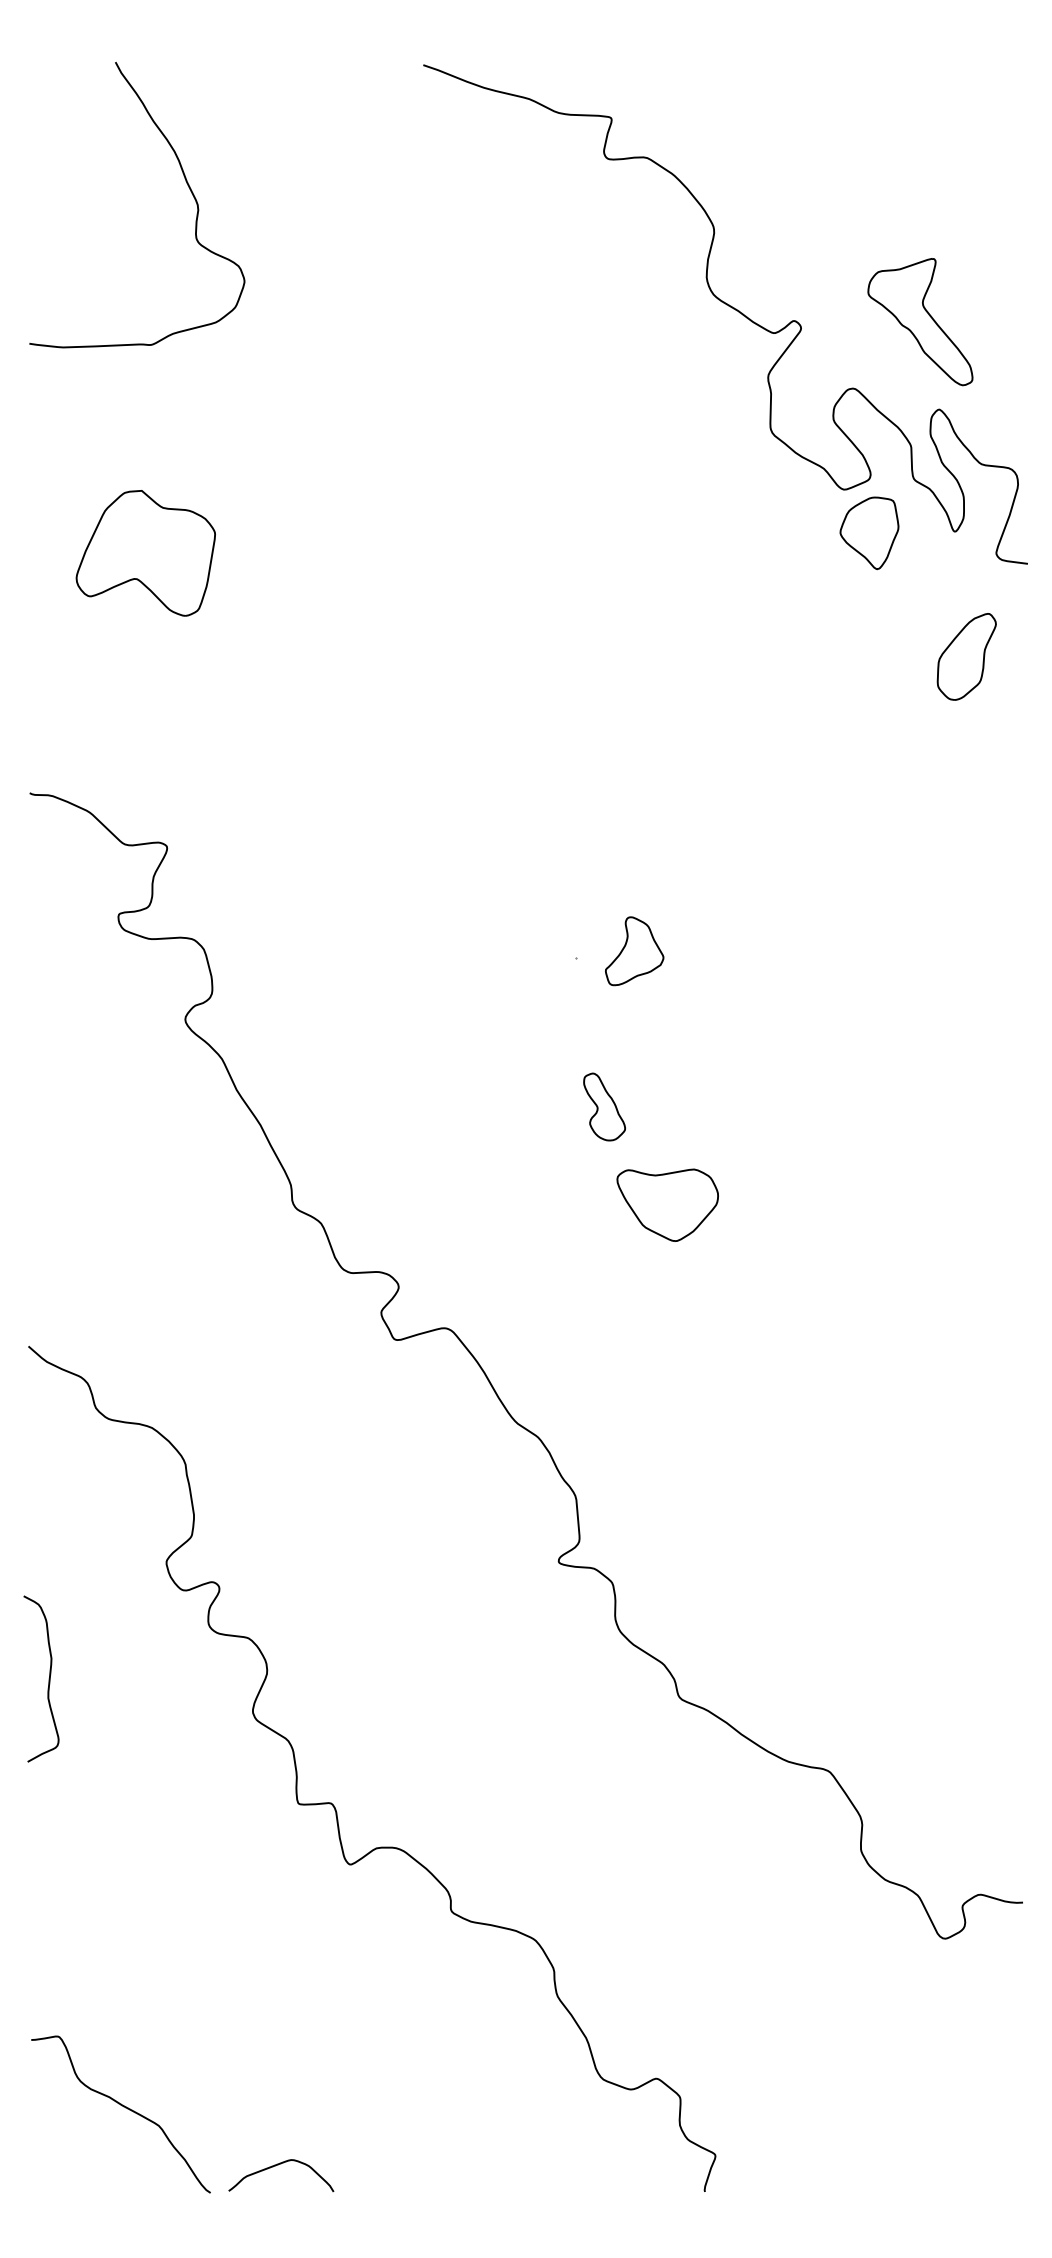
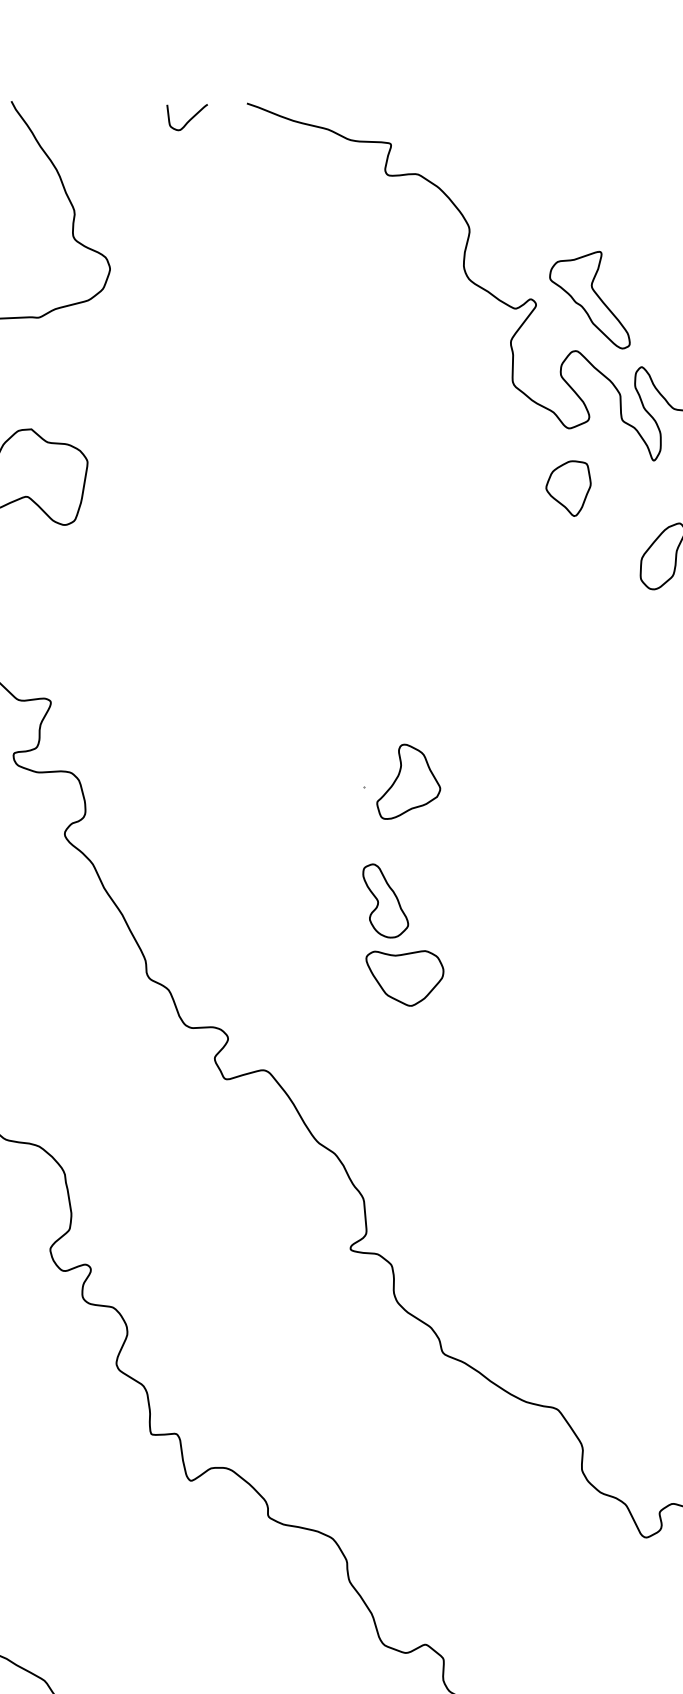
curve: (348, 85) -> (189, 119), added
part: (920, 322) -> (589, 300), moved
part: (869, 533) -> (568, 488), moved
part: (634, 950) -> (408, 781), size x1.43
part: (604, 1106) -> (385, 900), size x1.43
part: (667, 1204) -> (404, 977), moved

